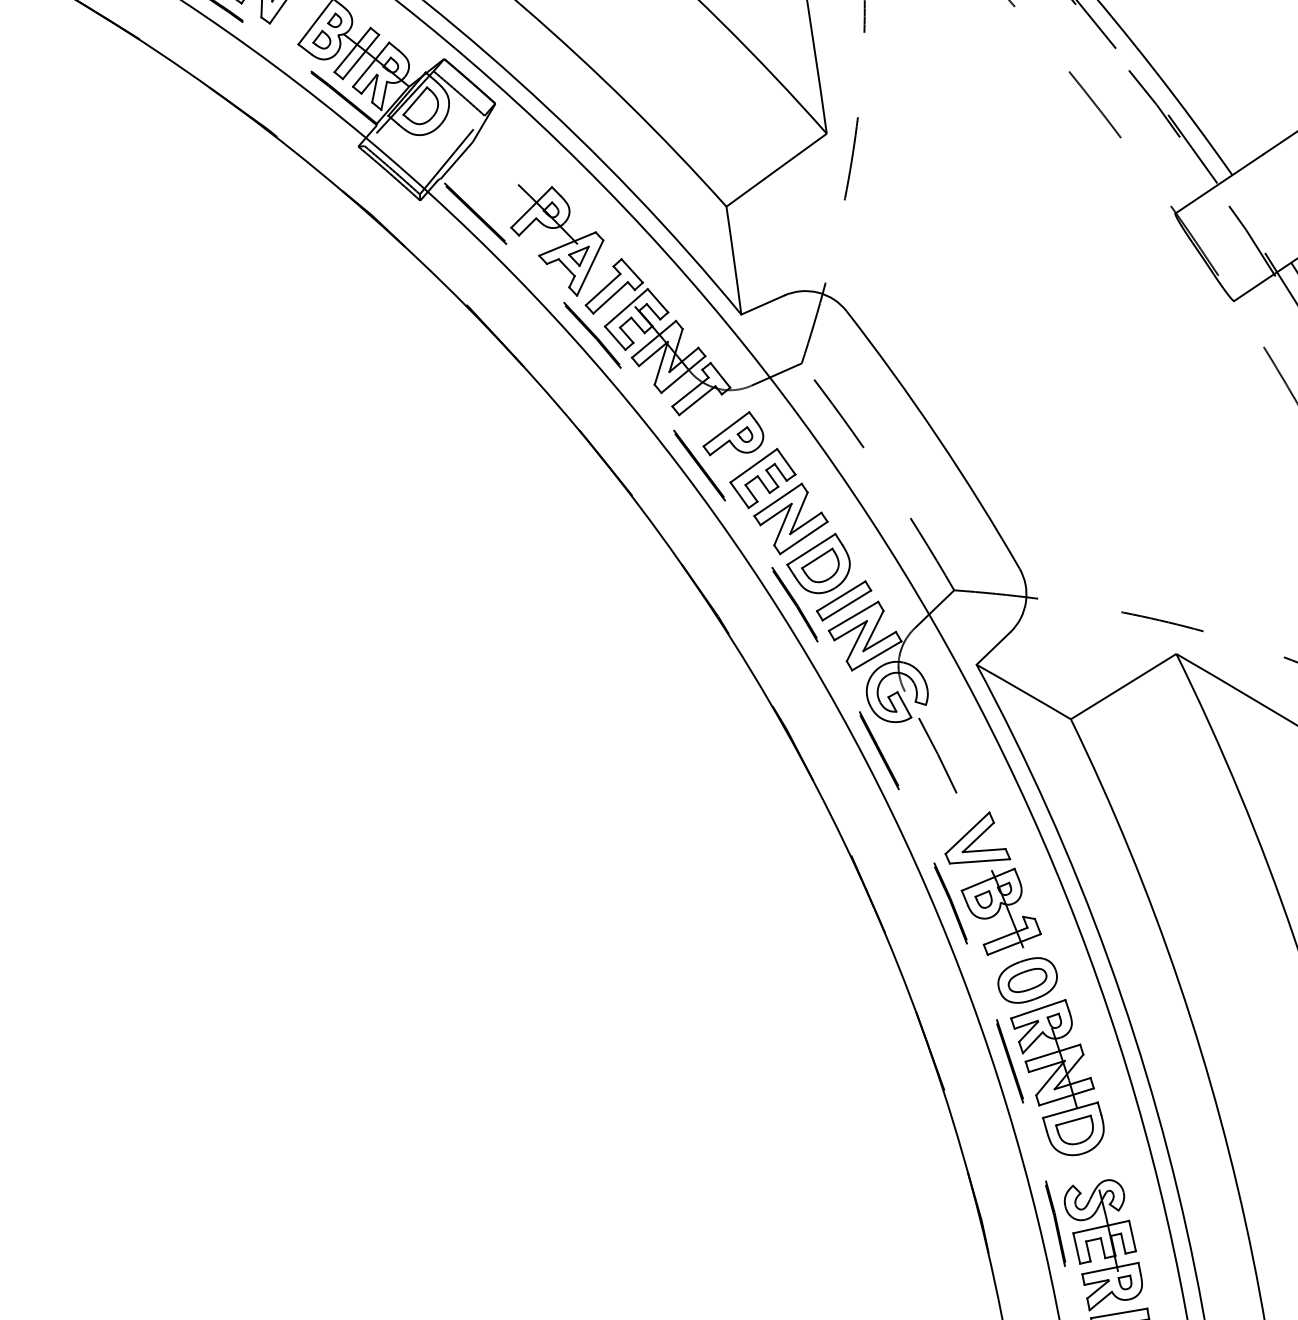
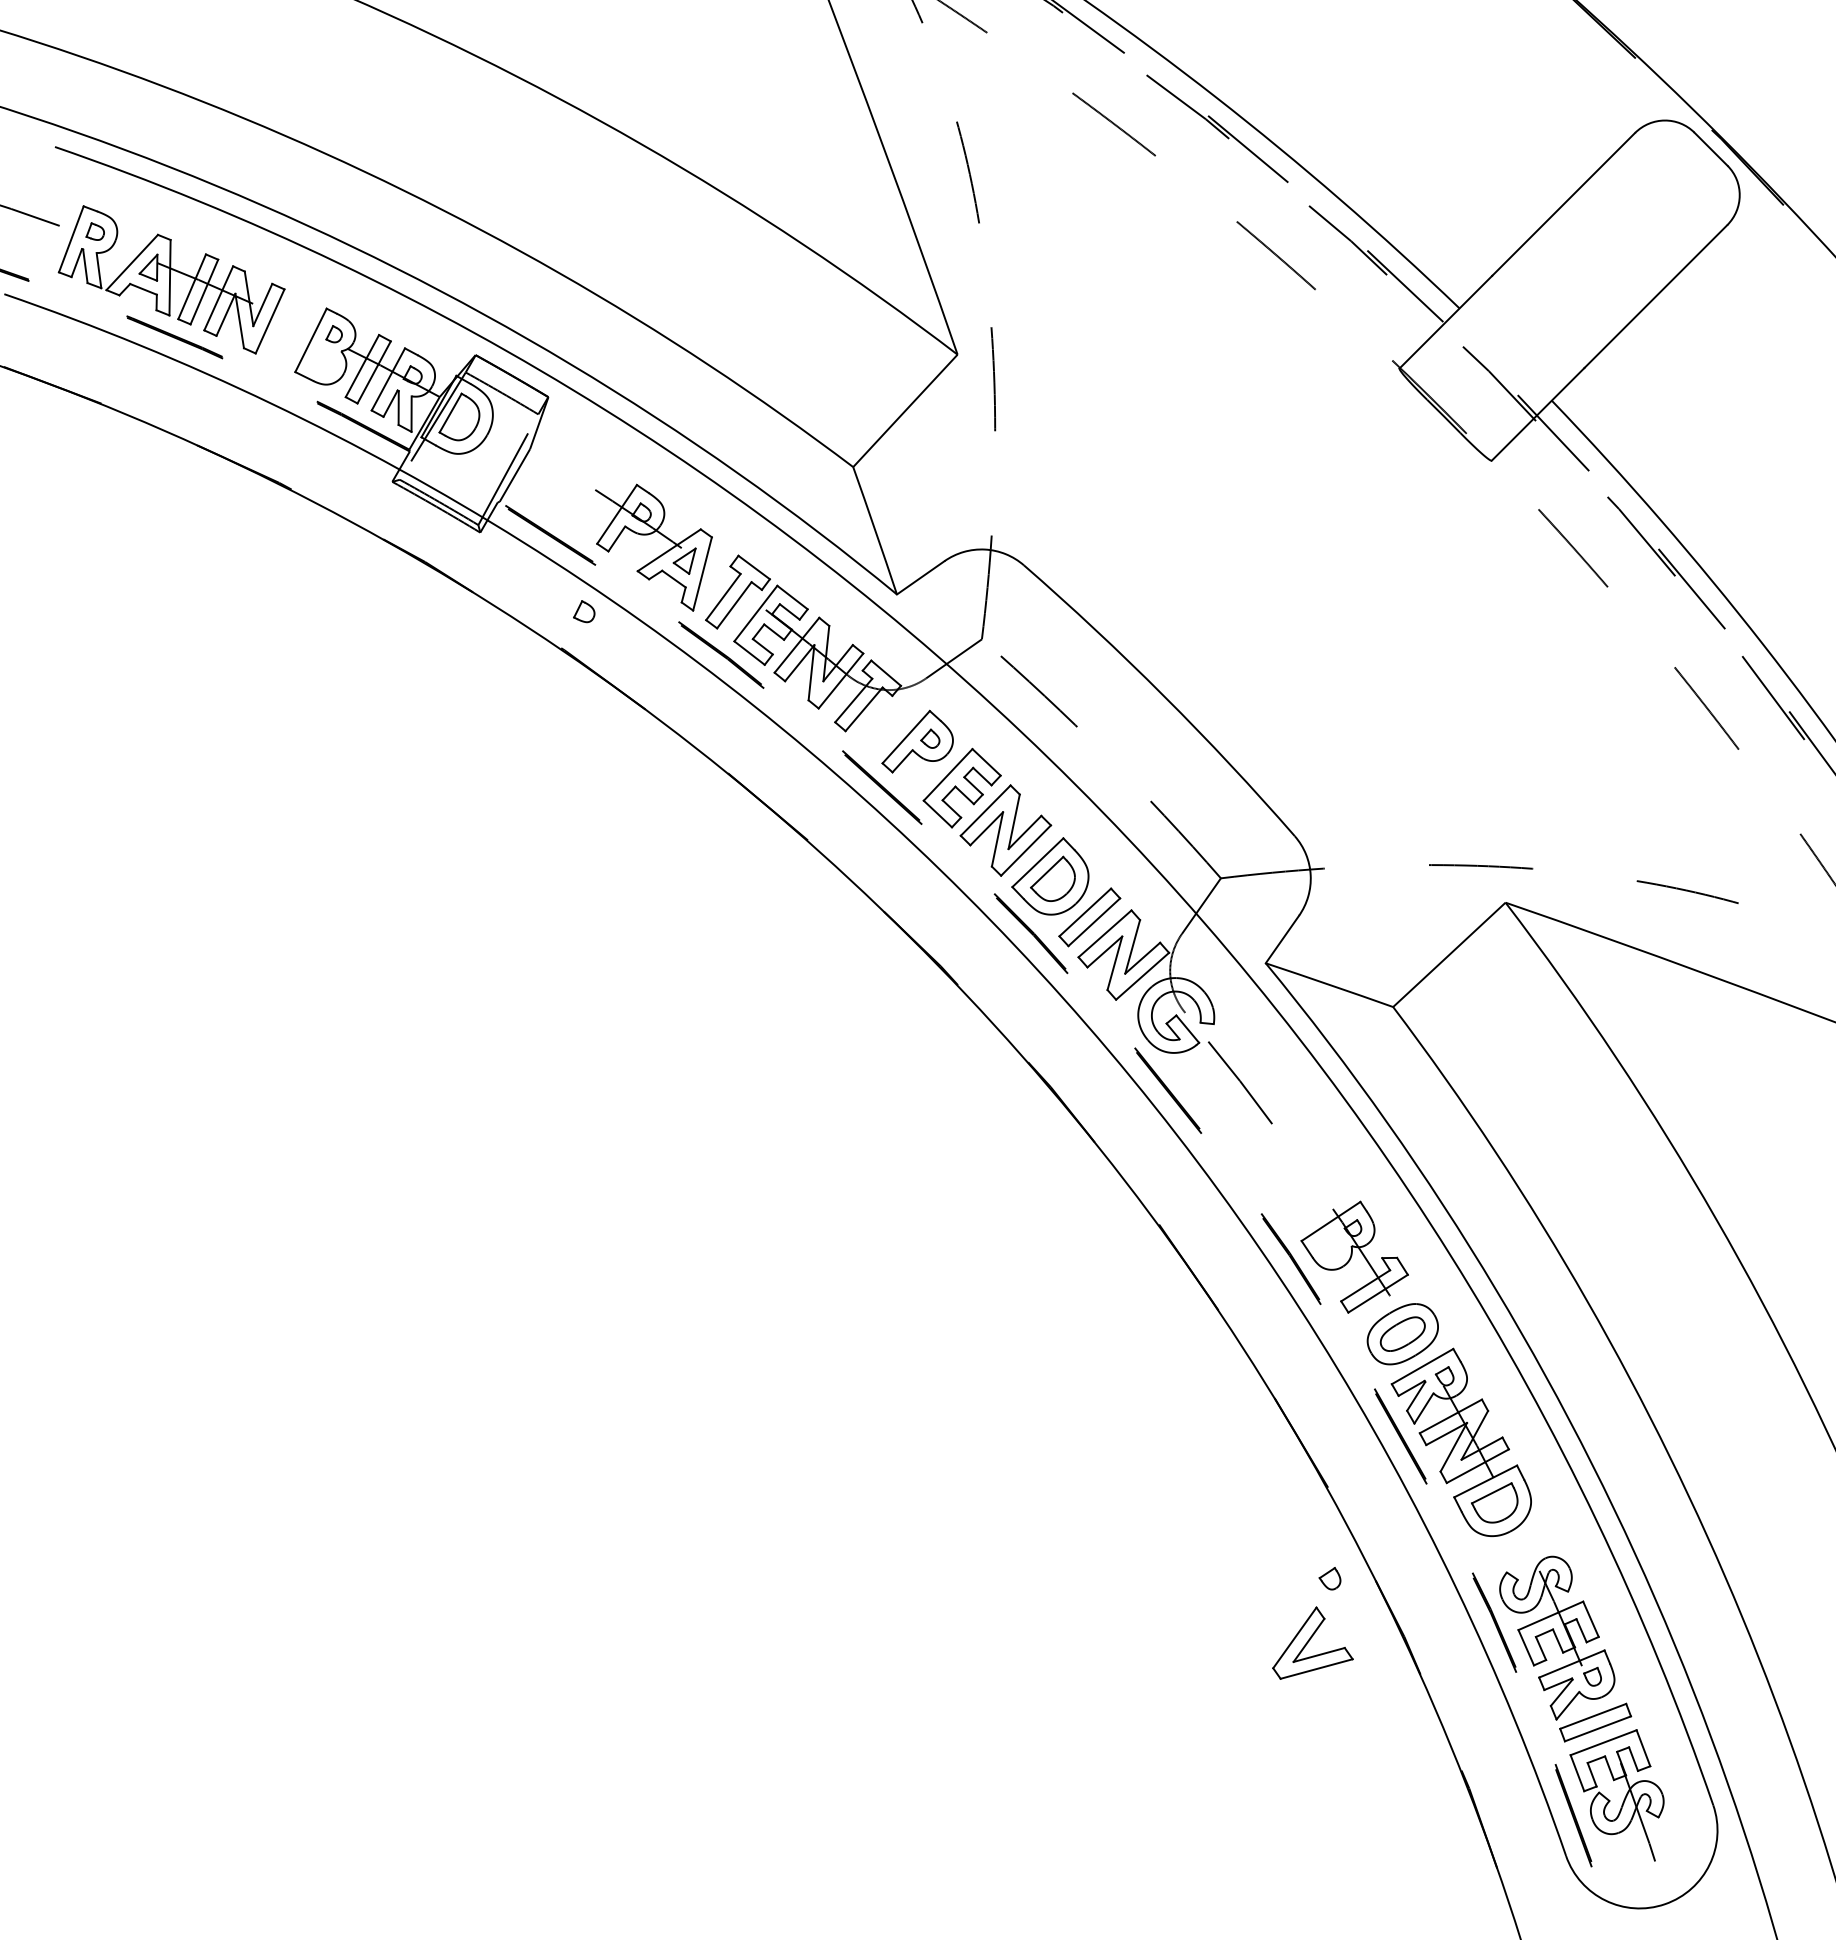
part: (322, 39) -> (584, 611), moved
part: (980, 839) -> (1312, 1642), moved
part: (983, 898) -> (1329, 1578), moved

